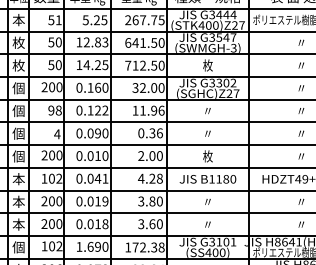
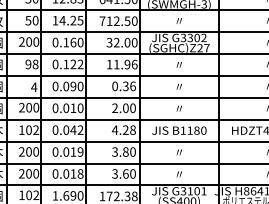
text: (207, 65) -> (178, 21), 枚 -> 〃
text: (207, 156) -> (178, 108), 枚 -> 〃
text: (105, 178) -> (80, 129), 0.041 -> 0.042

